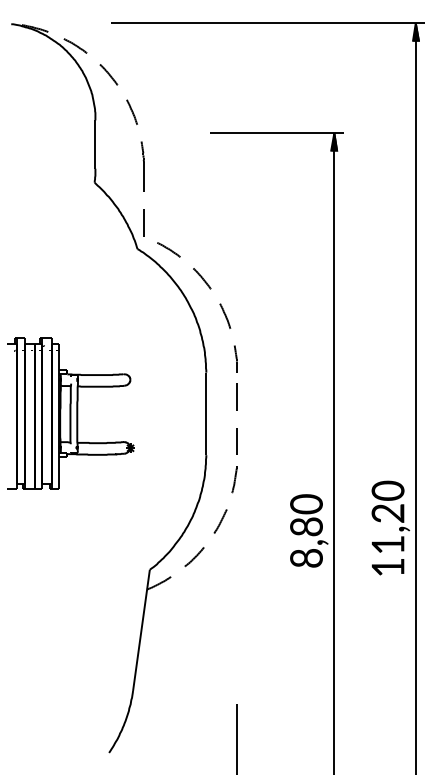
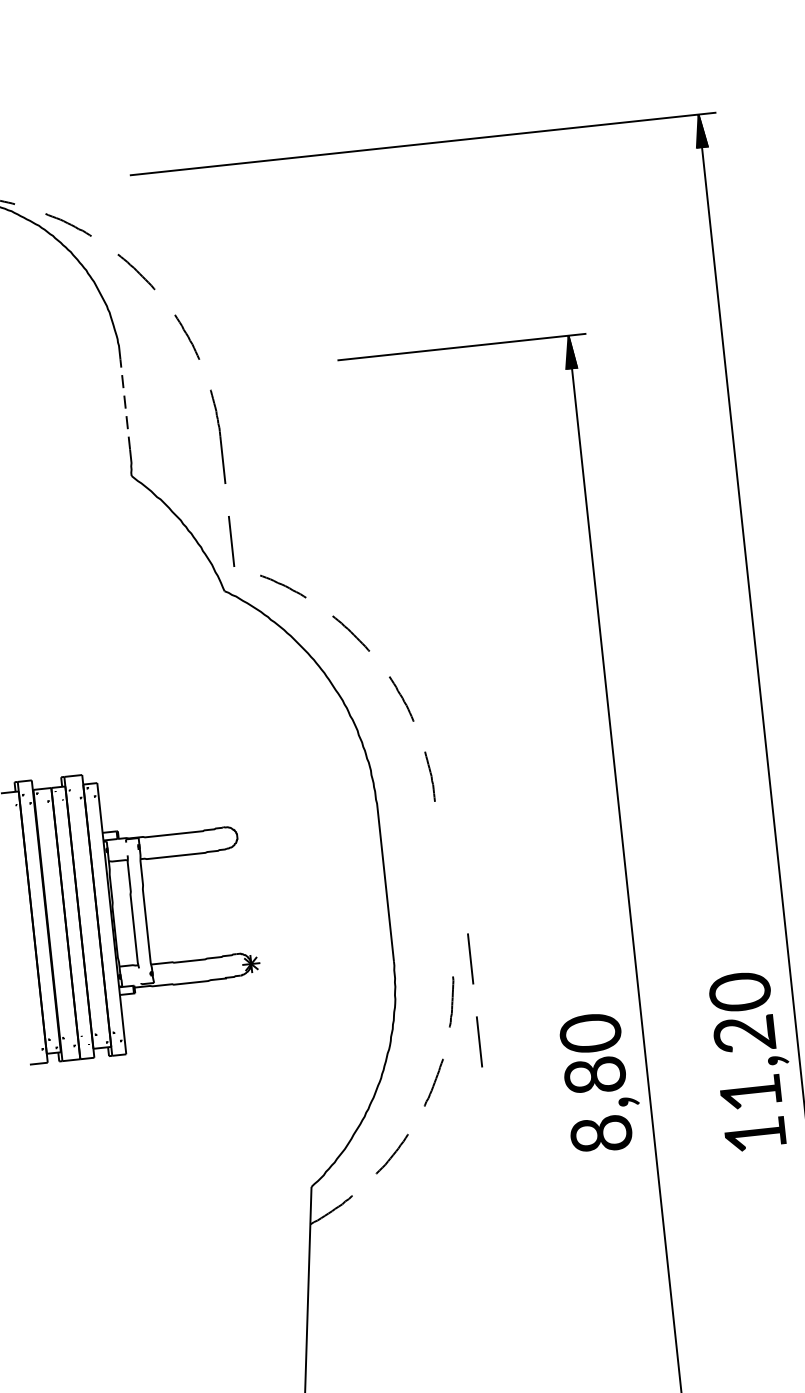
line: (95, 144) -> (125, 404), solid -> dashed
line: (236, 410) -> (472, 984), moved

